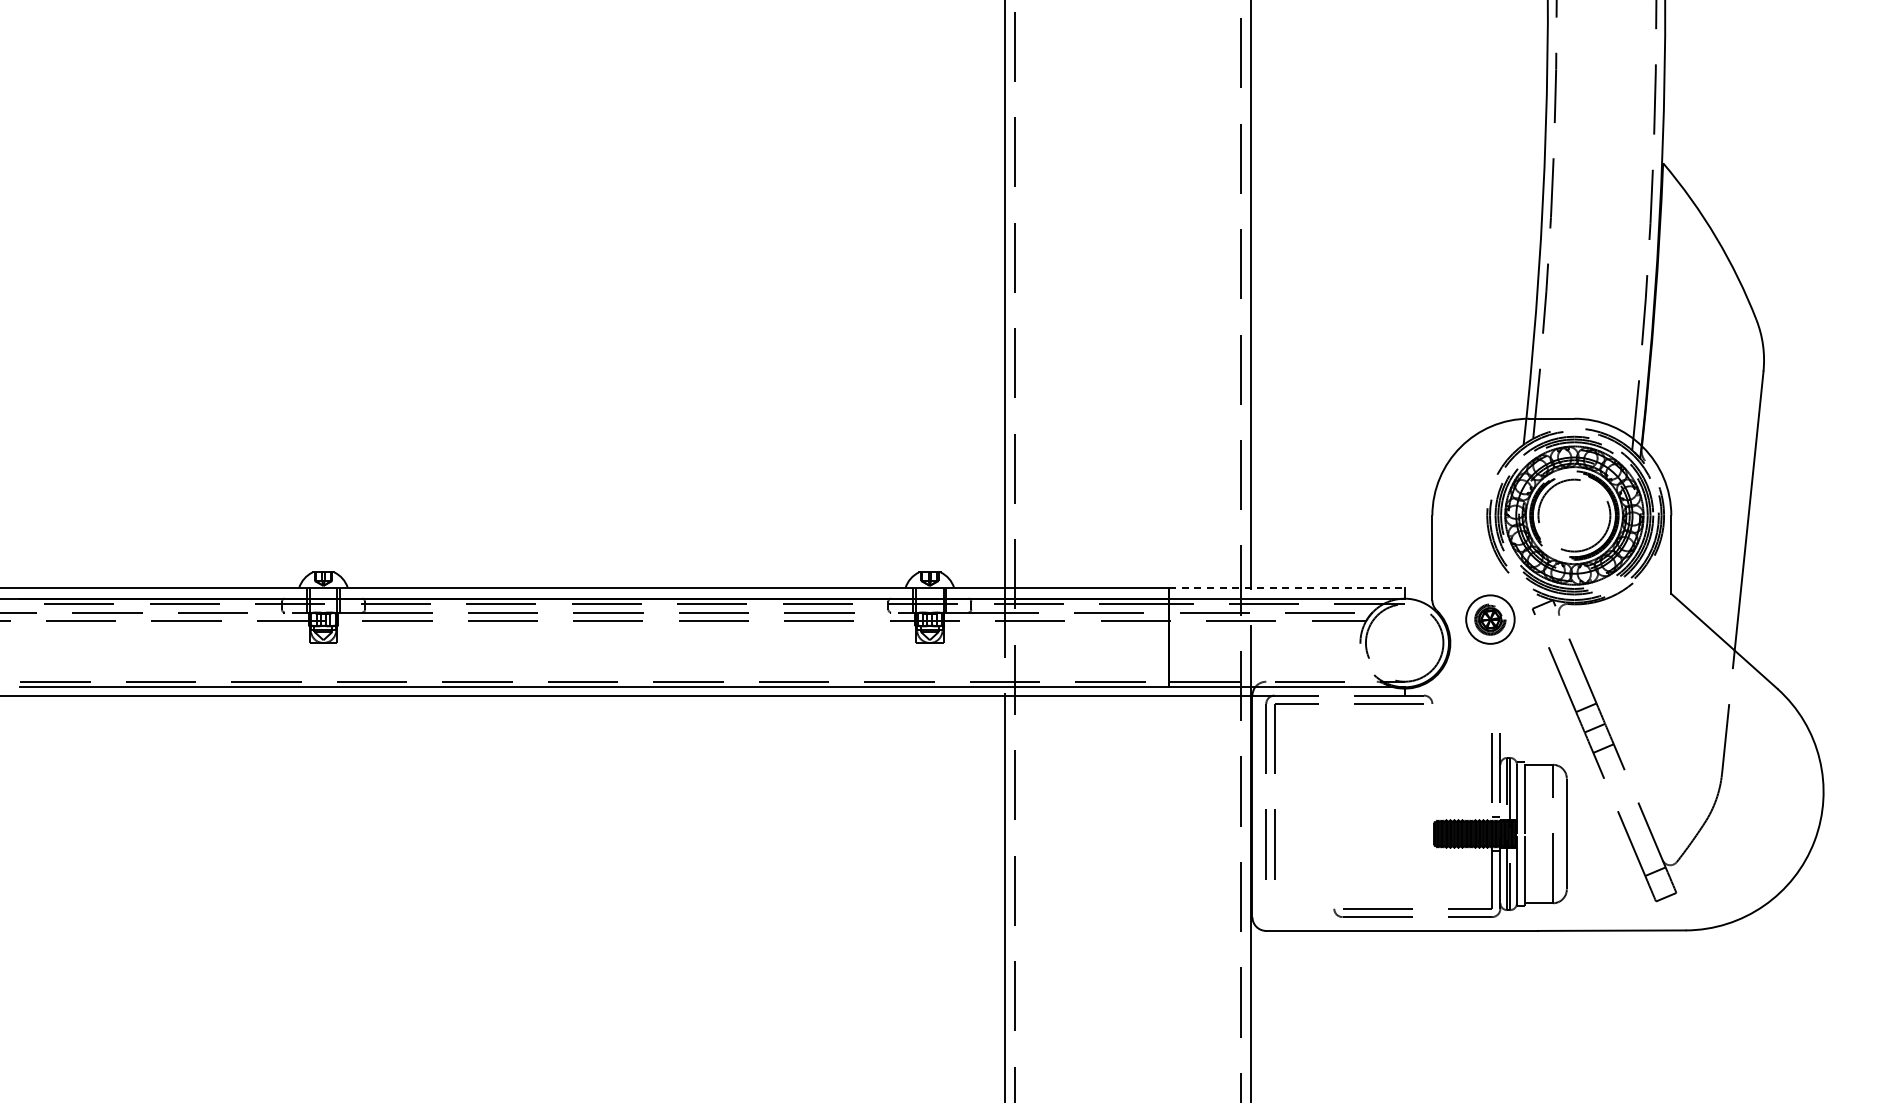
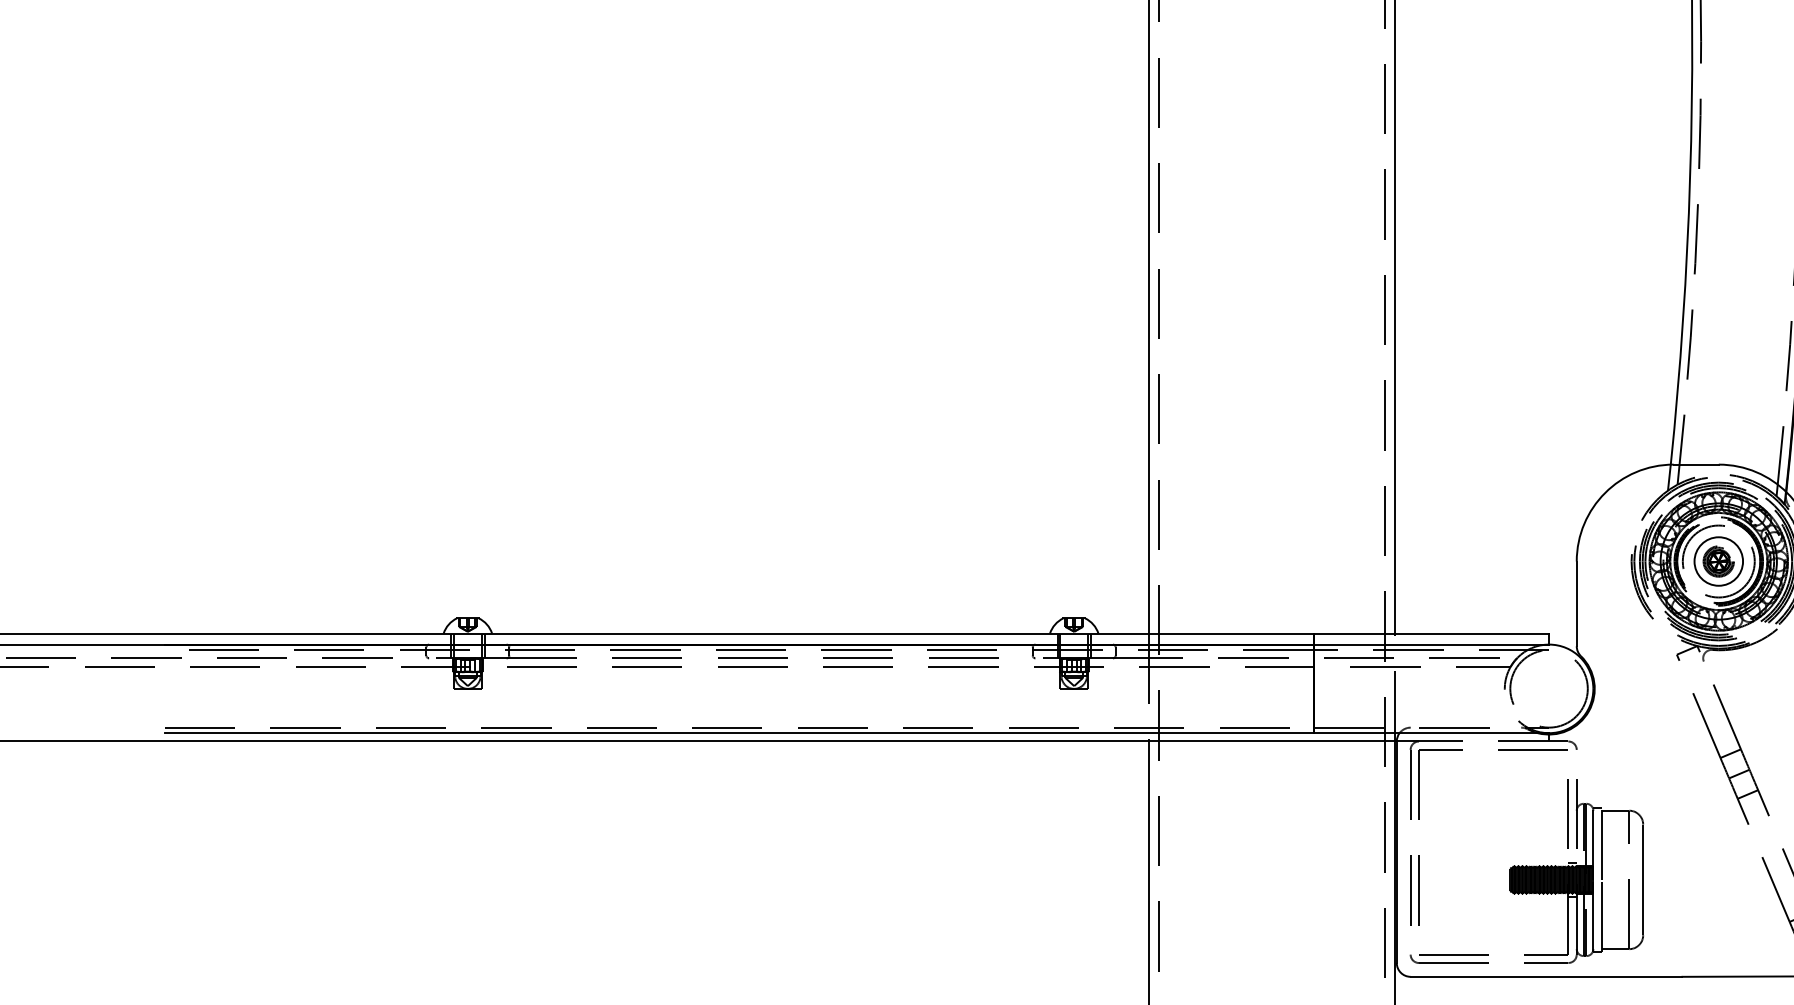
line: (1287, 587) -> (1431, 633), dashed -> solid
part: (1490, 619) -> (1718, 561), moved
part: (1450, 825) -> (1526, 871), moved

